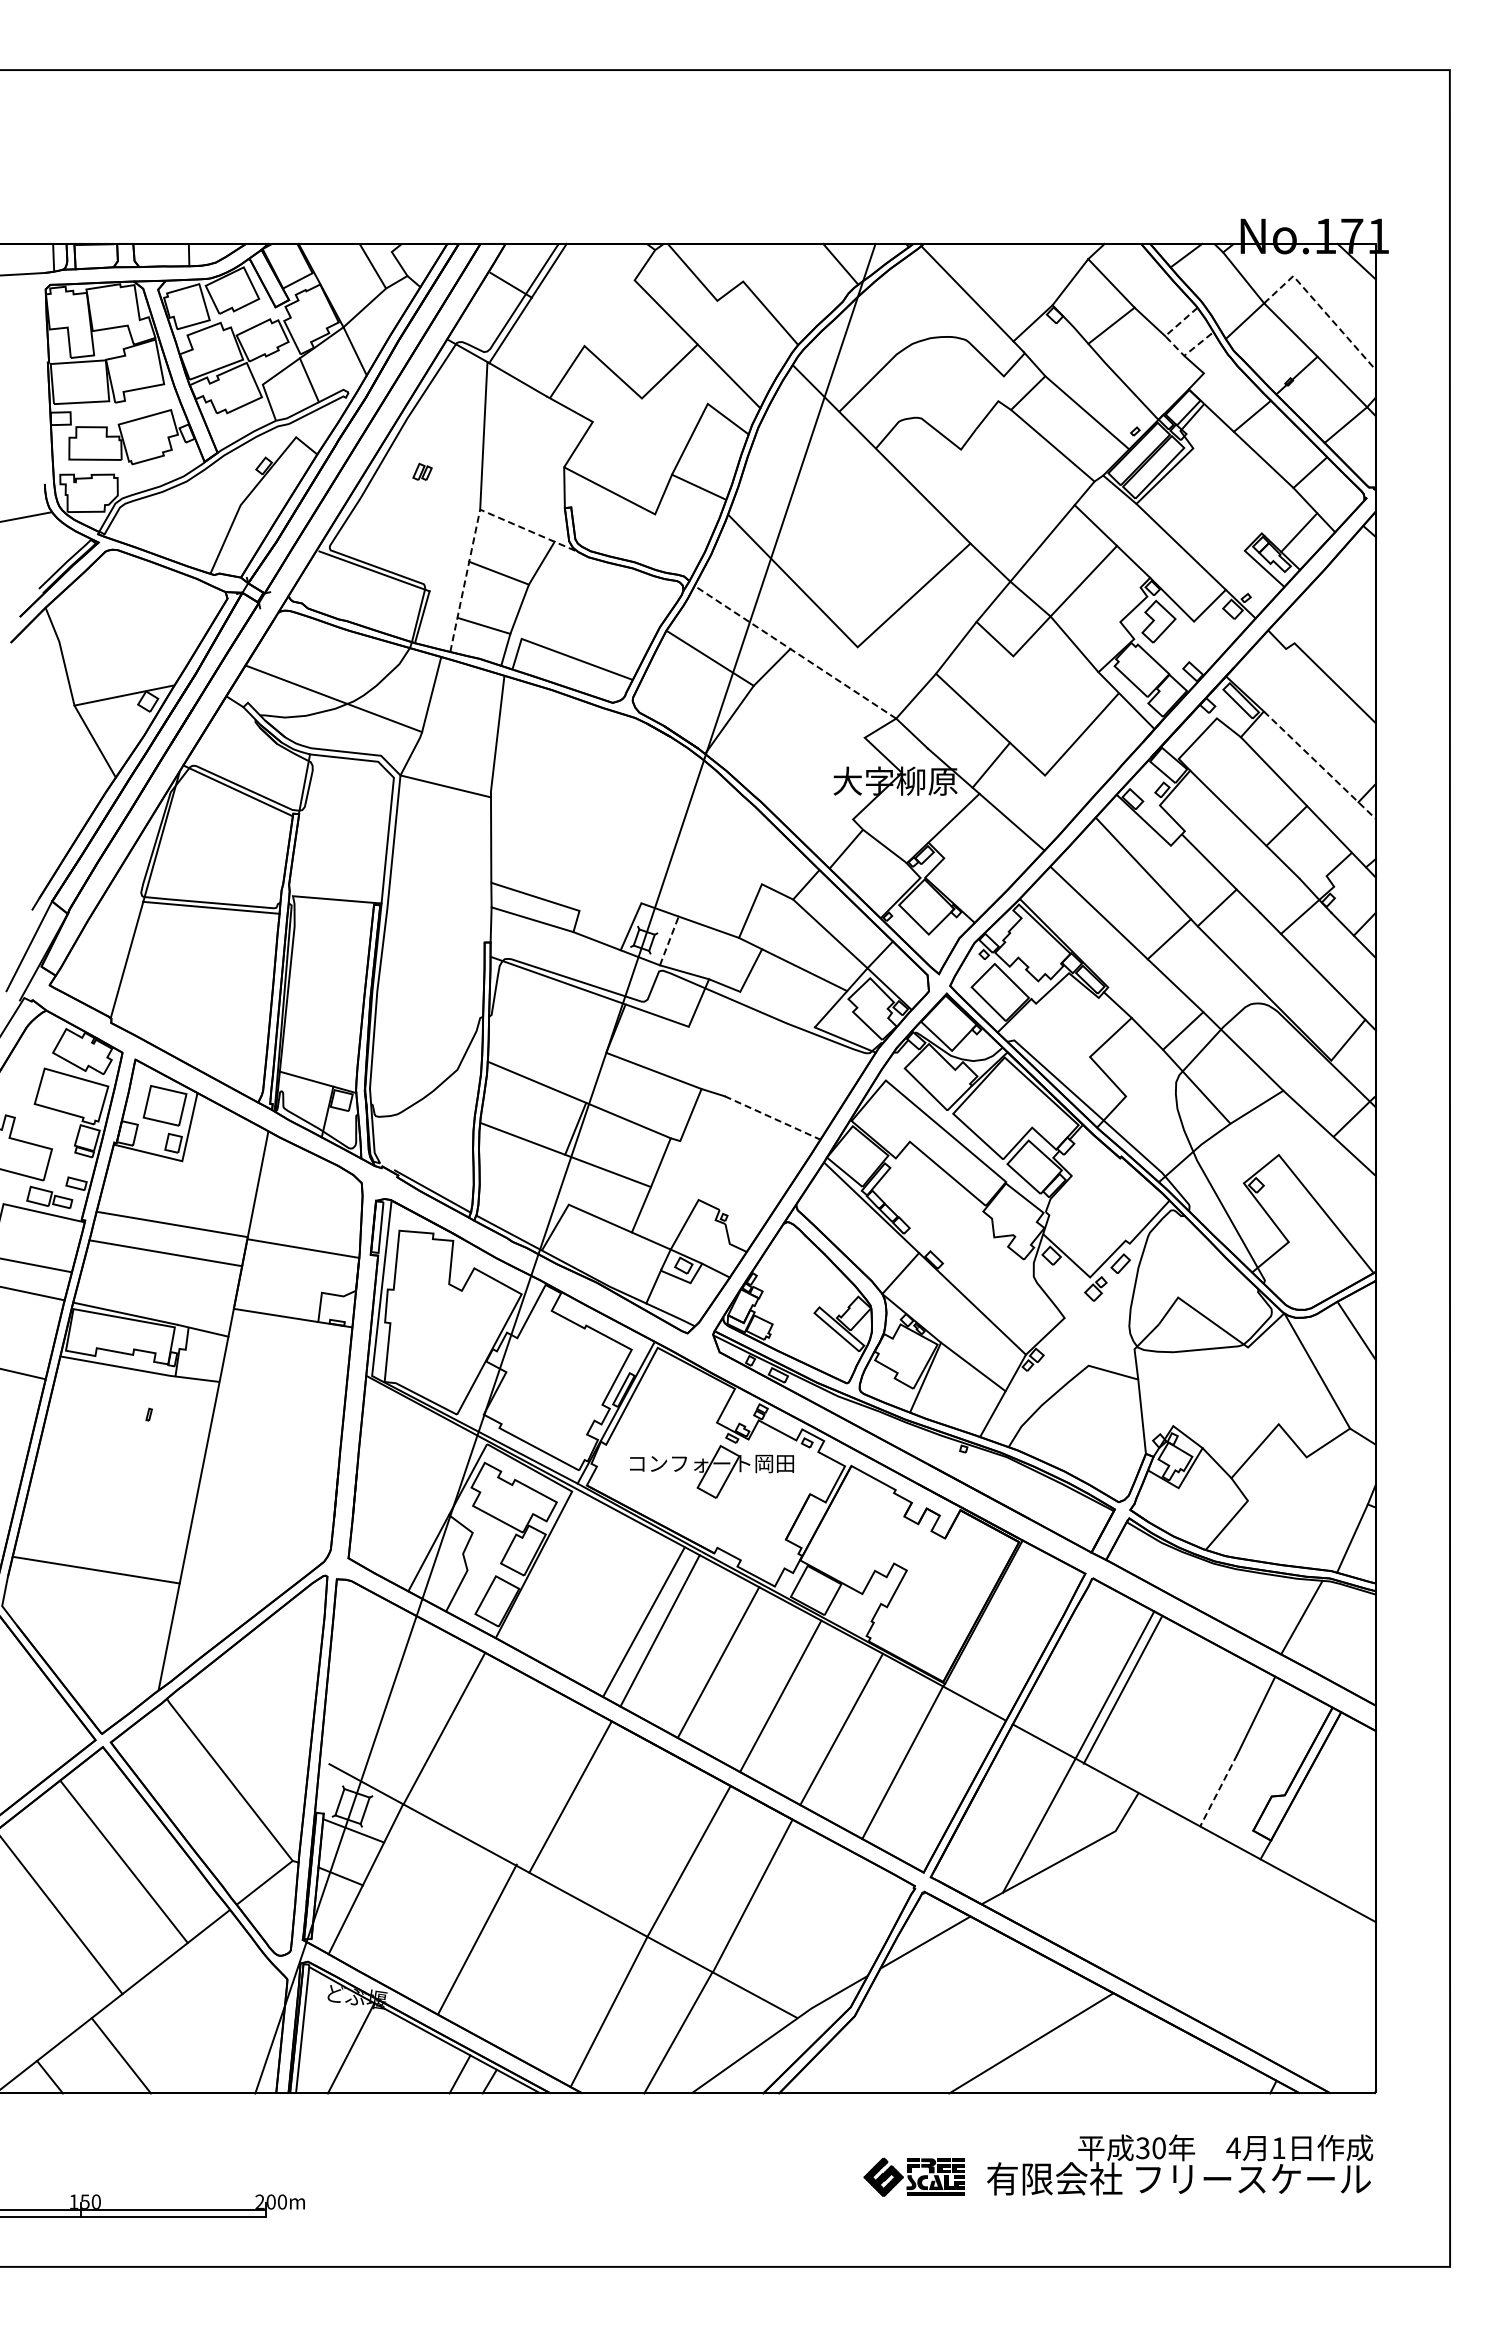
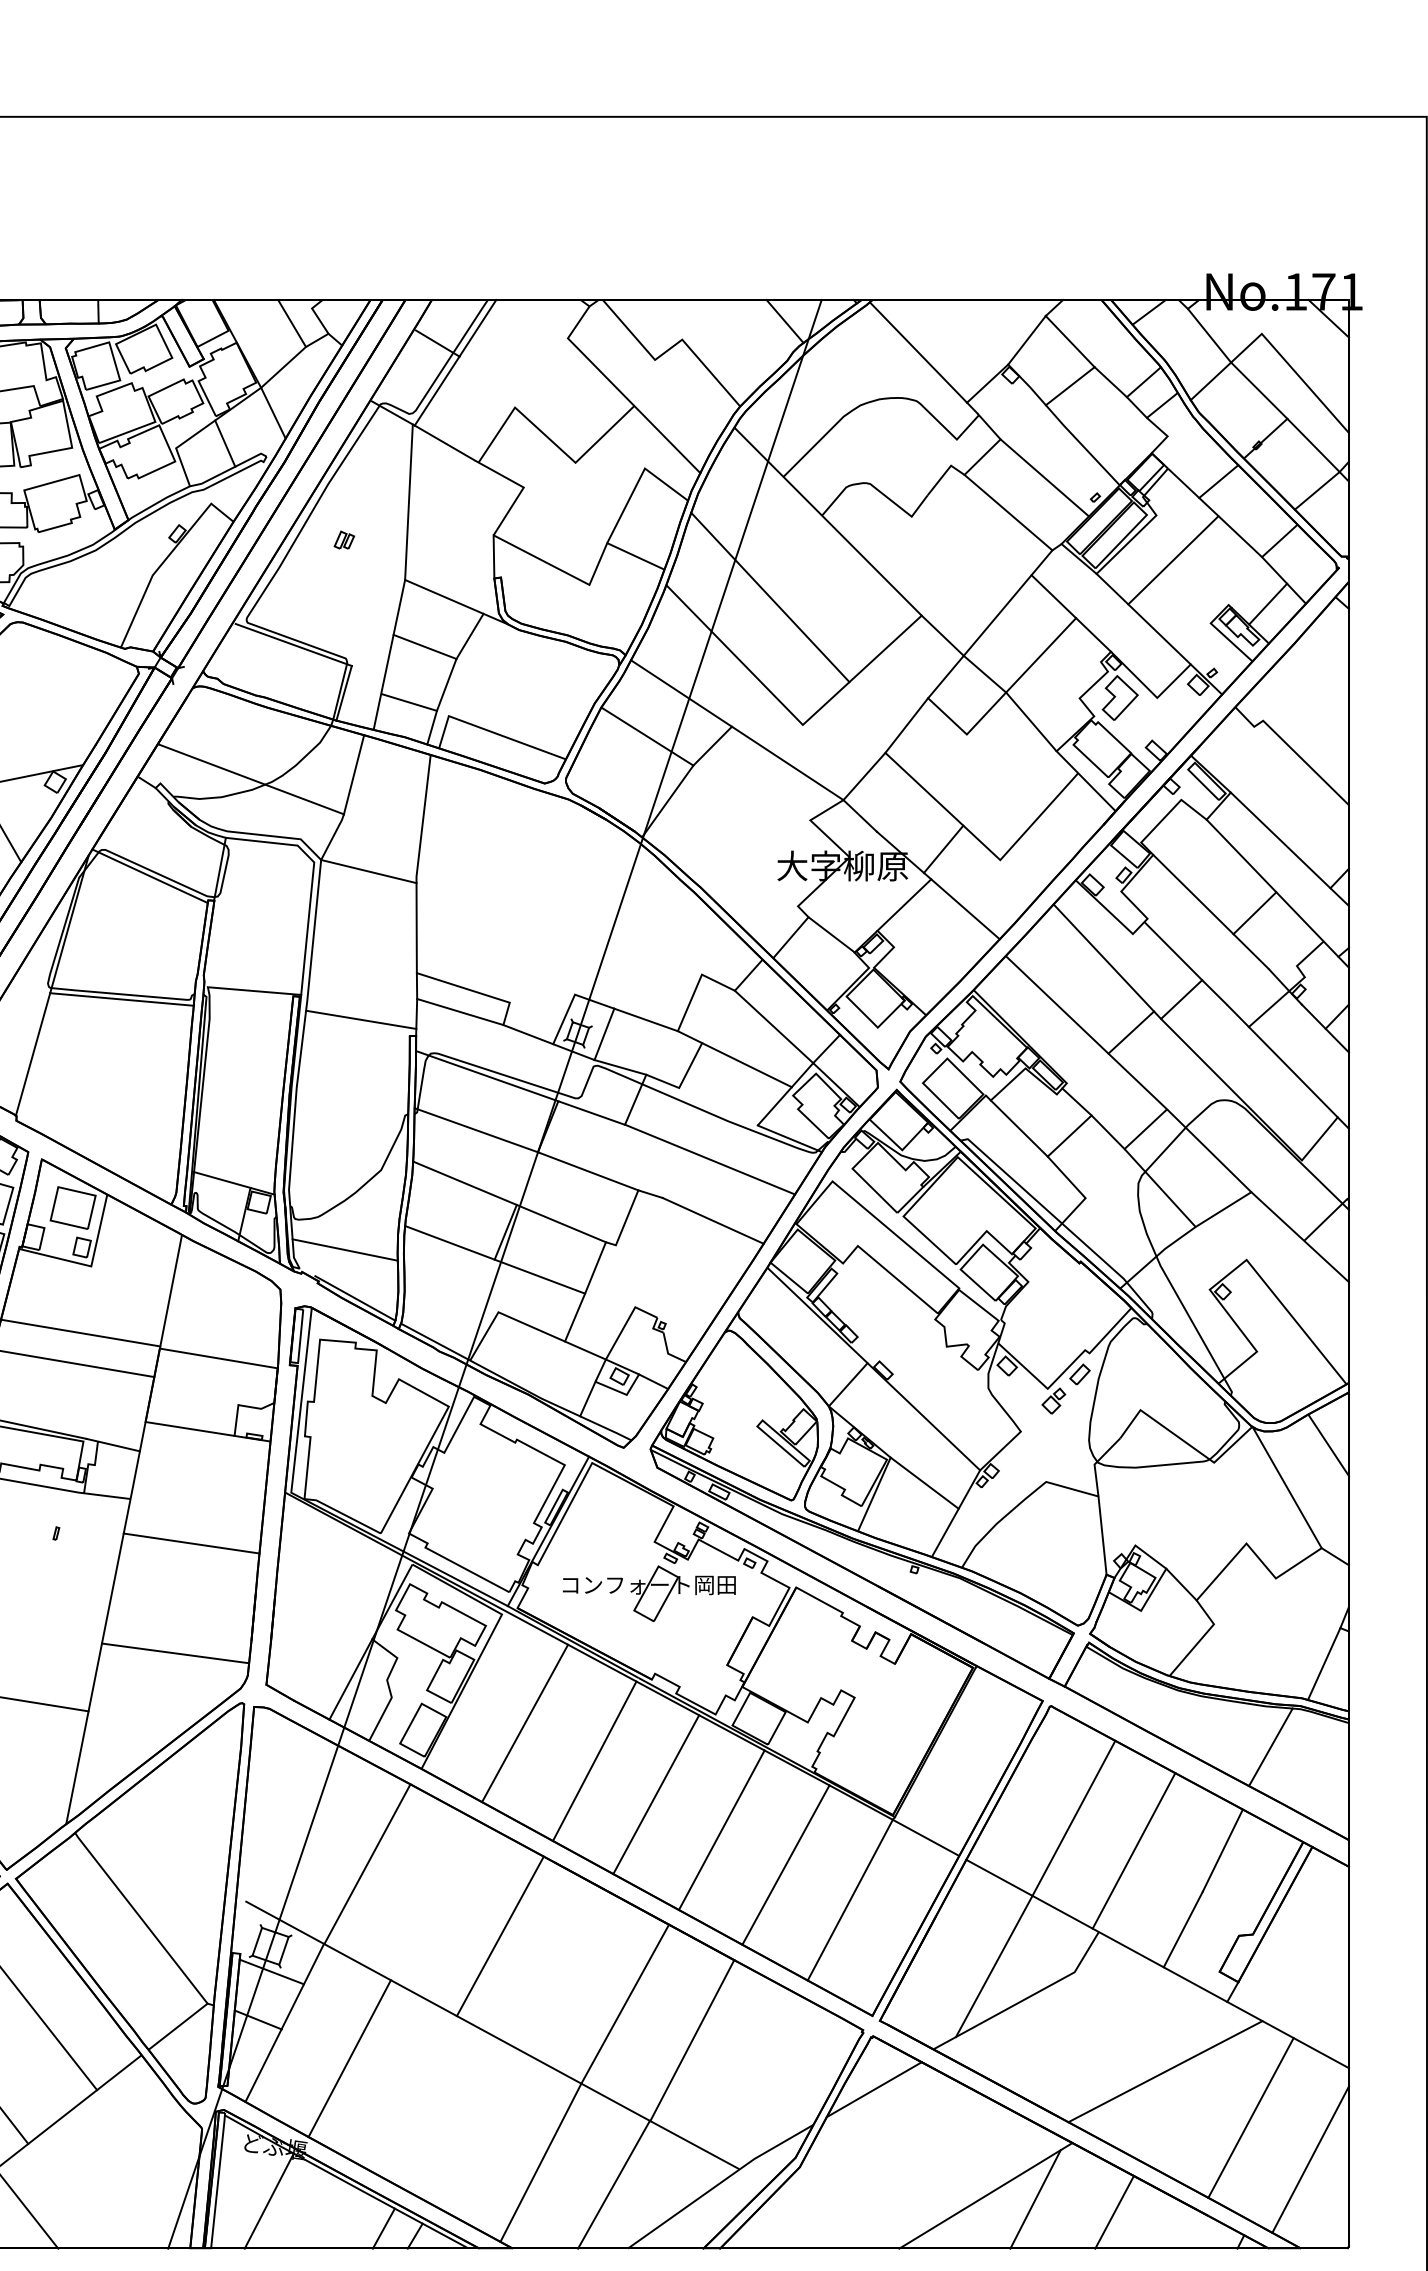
line: (1321, 308) -> (1291, 368), dashed -> solid
line: (1172, 343) -> (1134, 404), dashed -> solid
line: (1209, 490) -> (1173, 559), added
line: (826, 525) -> (770, 596), added
line: (476, 527) -> (401, 598), dashed -> solid
line: (795, 652) -> (737, 730), dashed -> solid
line: (1319, 765) -> (1289, 849), dashed -> solid
line: (438, 926) -> (361, 1019), added
line: (669, 940) -> (604, 1033), dashed -> solid
line: (1063, 1030) -> (1019, 1128), added
line: (547, 1031) -> (476, 1129), added
line: (769, 1059) -> (709, 1159), added
line: (772, 1117) -> (713, 1220), dashed -> solid
line: (423, 1145) -> (345, 1249), added
line: (277, 1423) -> (191, 1542), added
line: (262, 1528) -> (175, 1653), added
line: (643, 1621) -> (524, 1722), moved
line: (1122, 1689) -> (1133, 1850), moved
line: (1218, 1791) -> (1183, 1930), dashed -> solid
line: (1201, 1925) -> (1165, 2071), added
line: (477, 1938) -> (349, 2057), moved
line: (1282, 1969) -> (1250, 2118), added
line: (1339, 2008) -> (1310, 2159), added
line: (1078, 2046) -> (1035, 2199), added
line: (1153, 2058) -> (1114, 2211), added

